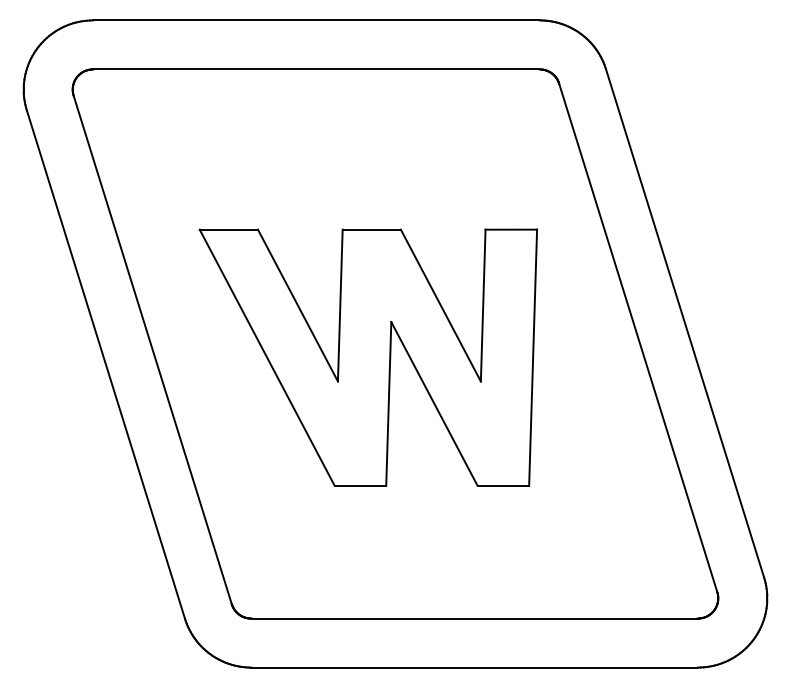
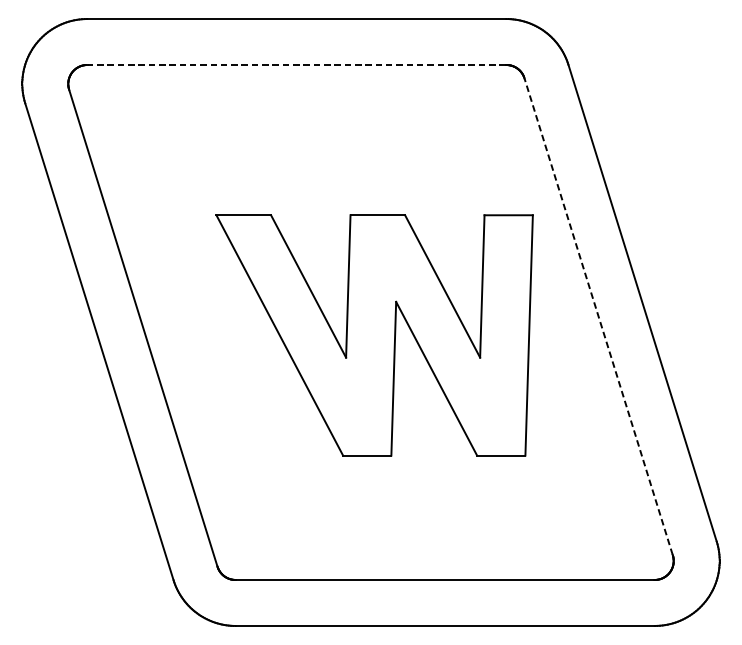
line: (316, 69) -> (296, 65), solid -> dashed
line: (638, 337) -> (598, 316), solid -> dashed
part: (367, 357) -> (373, 335), moved

